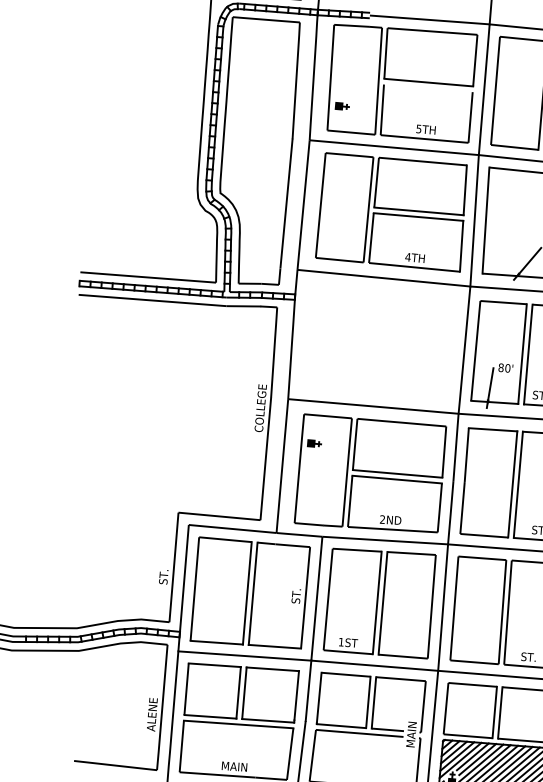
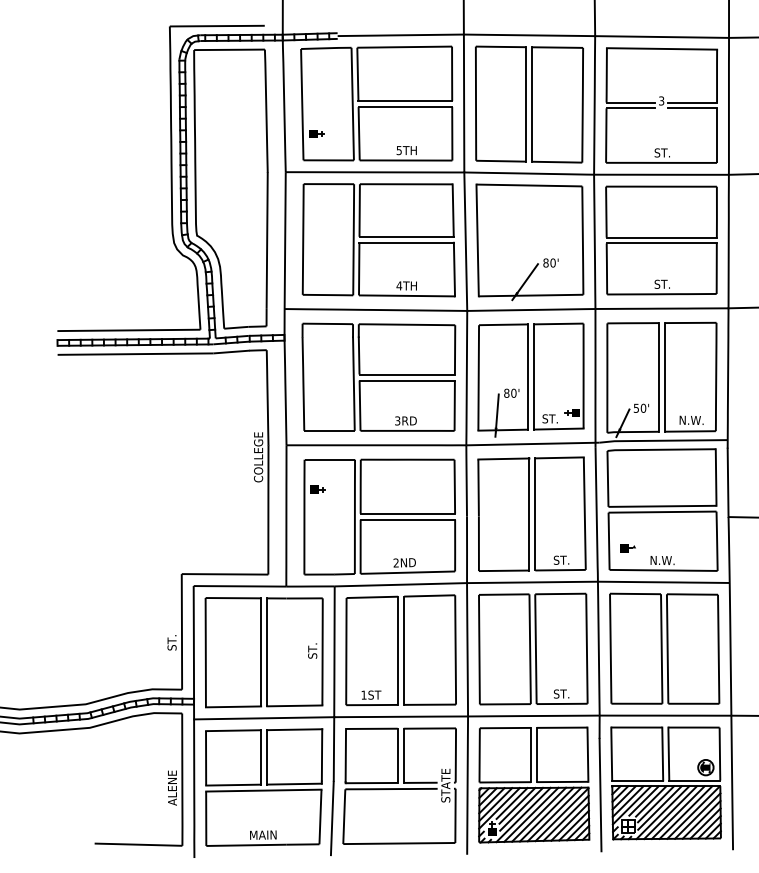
line: (428, 88) -> (405, 107), added
part: (380, 341) -> (378, 376), added
text: (411, 734) -> (445, 785), MAIN -> STATE

